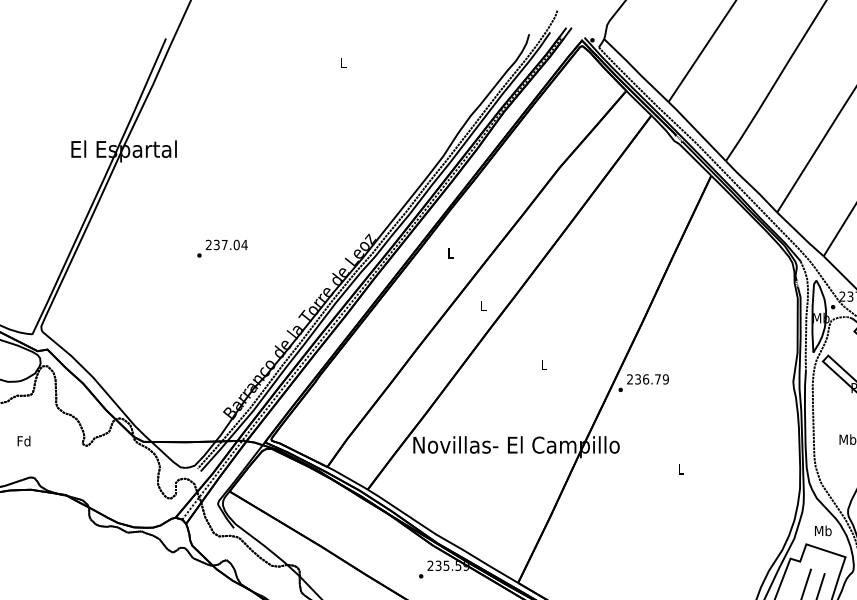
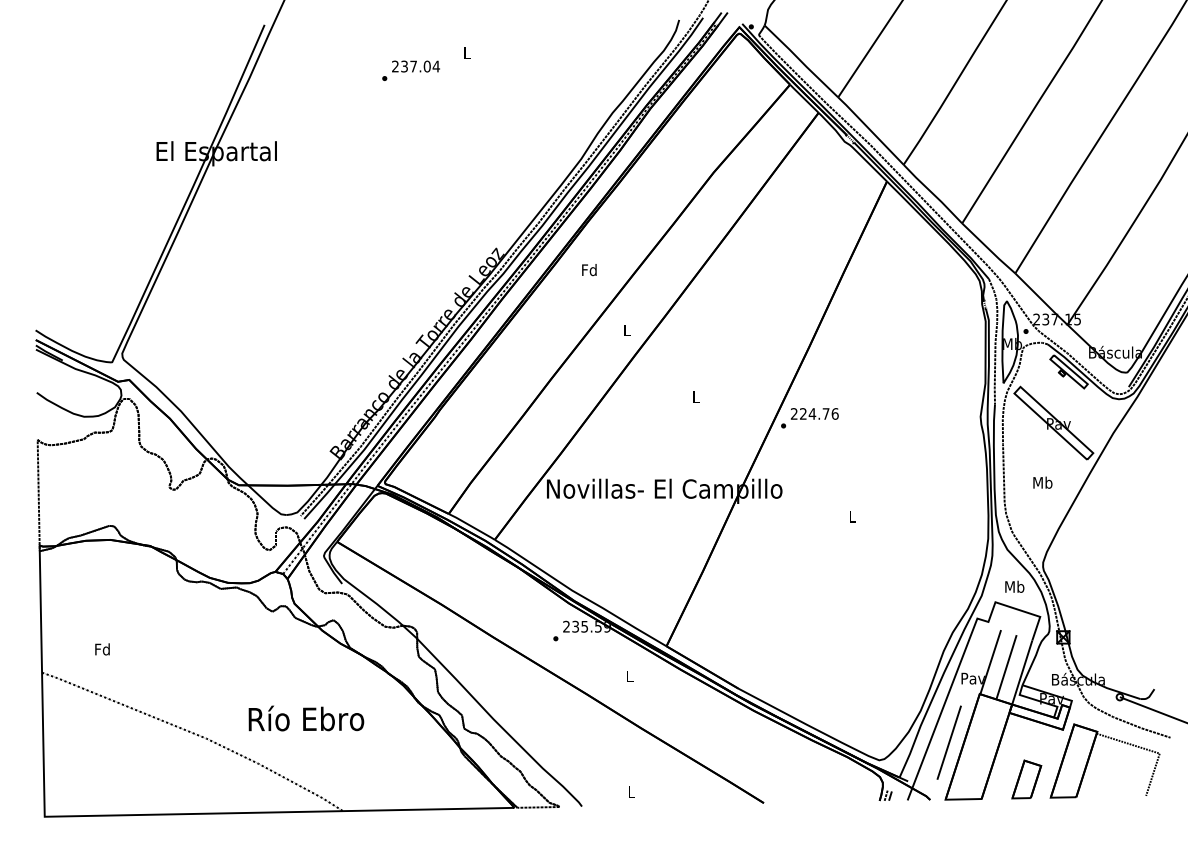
text: (222, 248) -> (410, 70), moved
text: (450, 253) -> (589, 270), L -> Fd
text: (652, 378) -> (819, 413), 236.79 -> 224.76
text: (24, 441) -> (102, 649), moved

